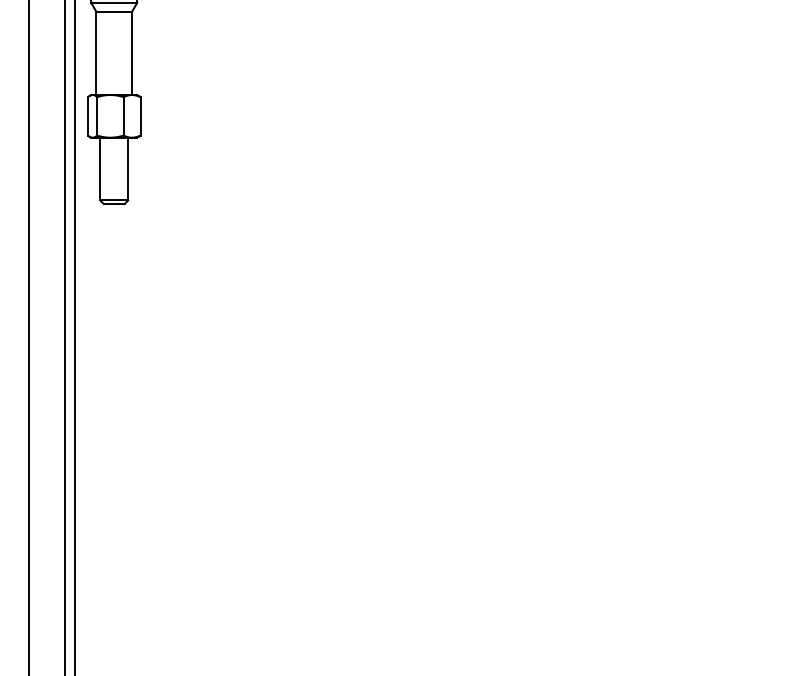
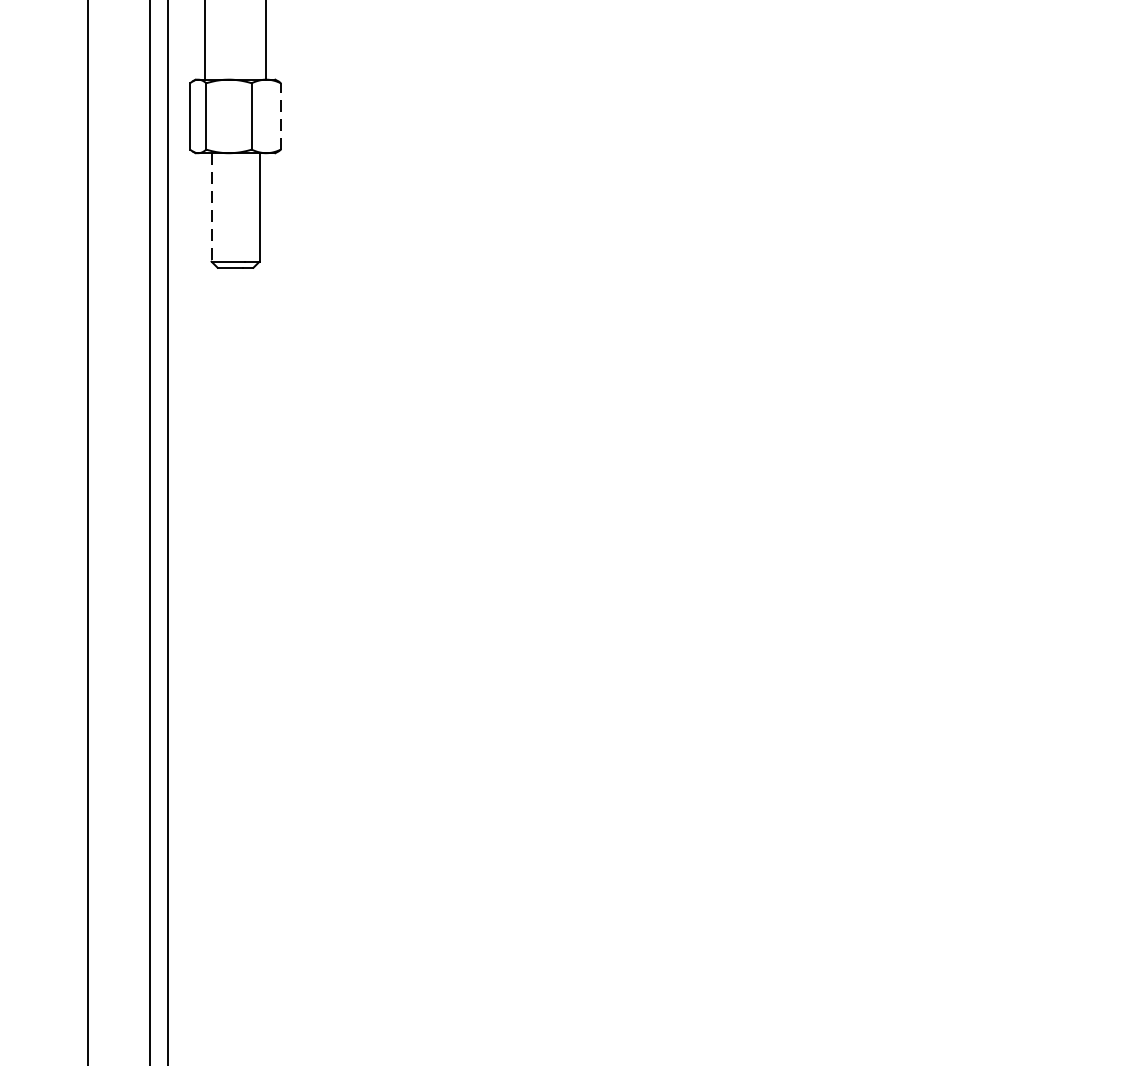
line: (140, 115) -> (280, 114), solid -> dashed
line: (100, 169) -> (211, 208), solid -> dashed

